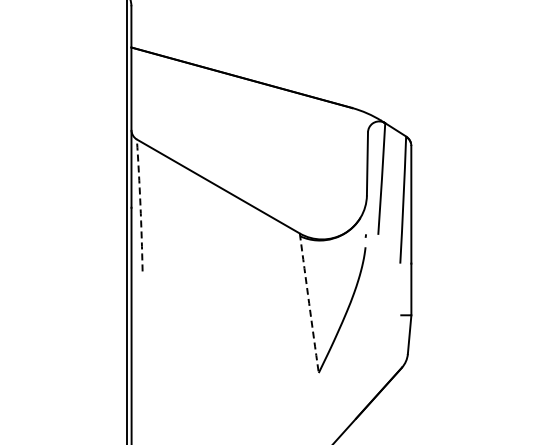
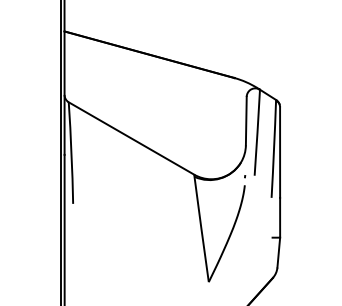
arc: (140, 205) -> (71, 153), dashed -> solid
arc: (309, 303) -> (201, 228), dashed -> solid

